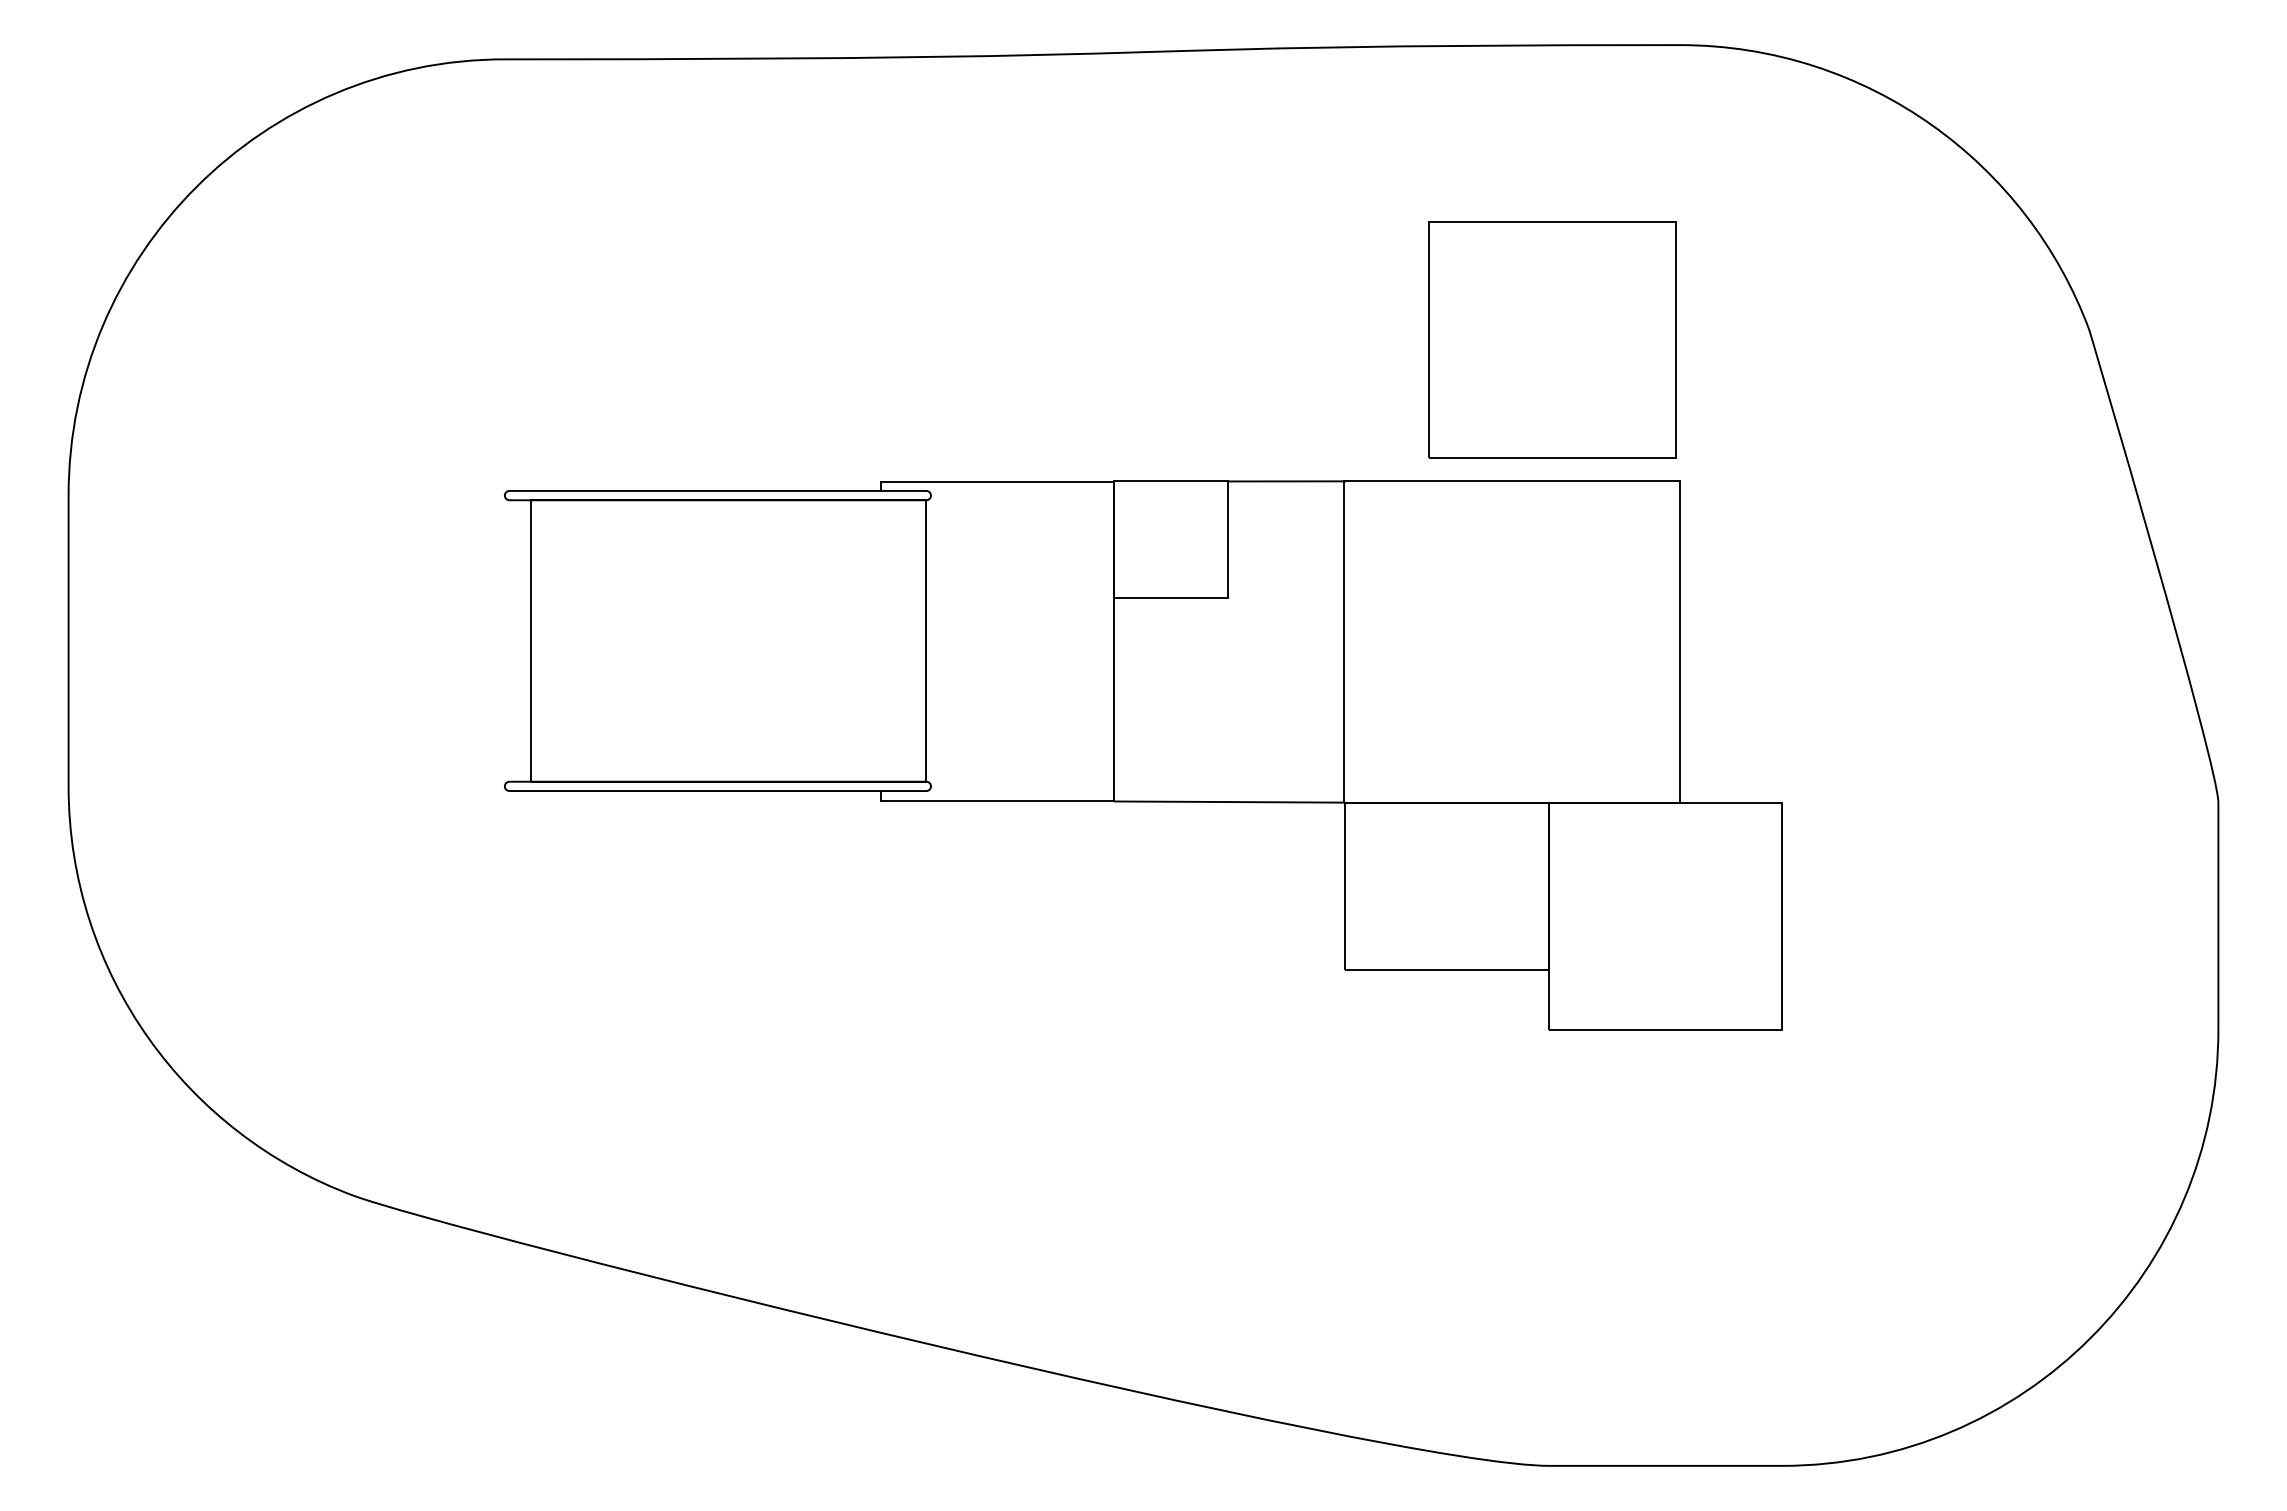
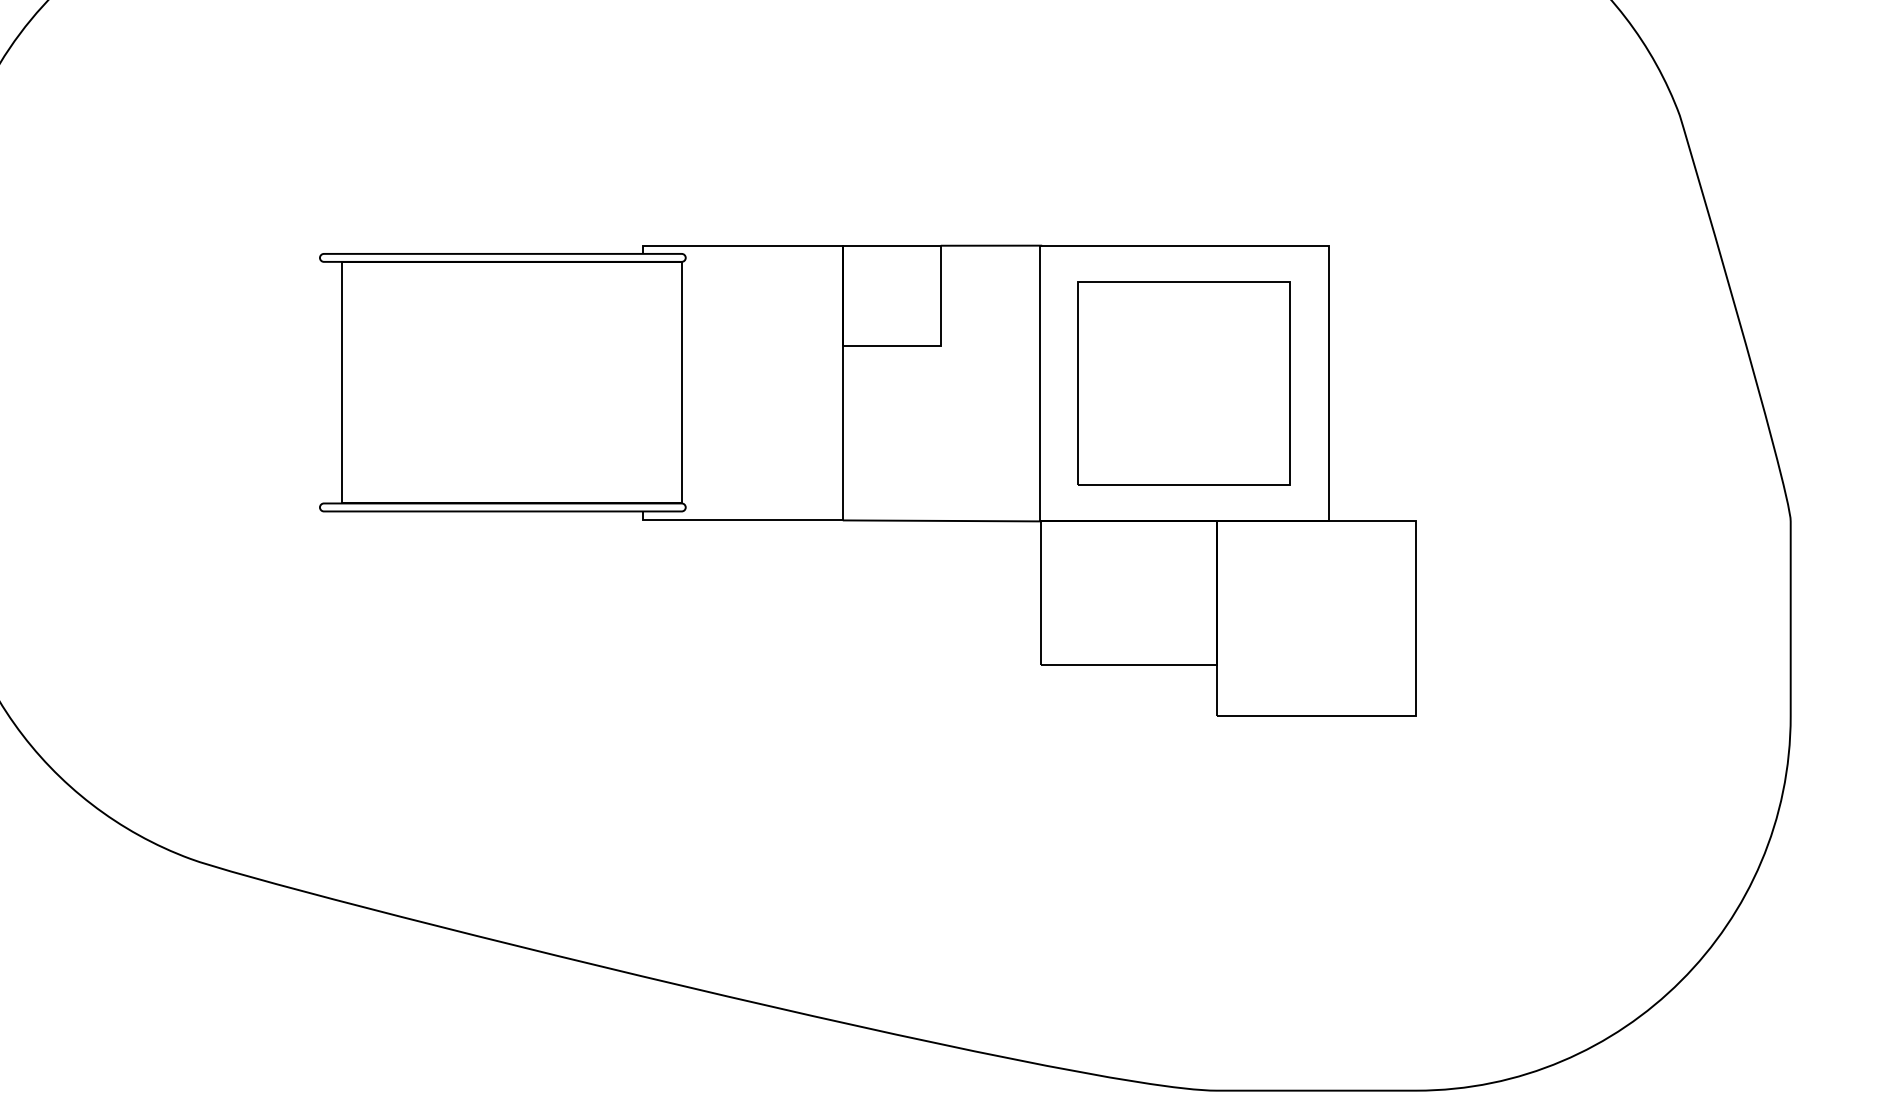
part: (1552, 339) -> (1183, 383), moved

